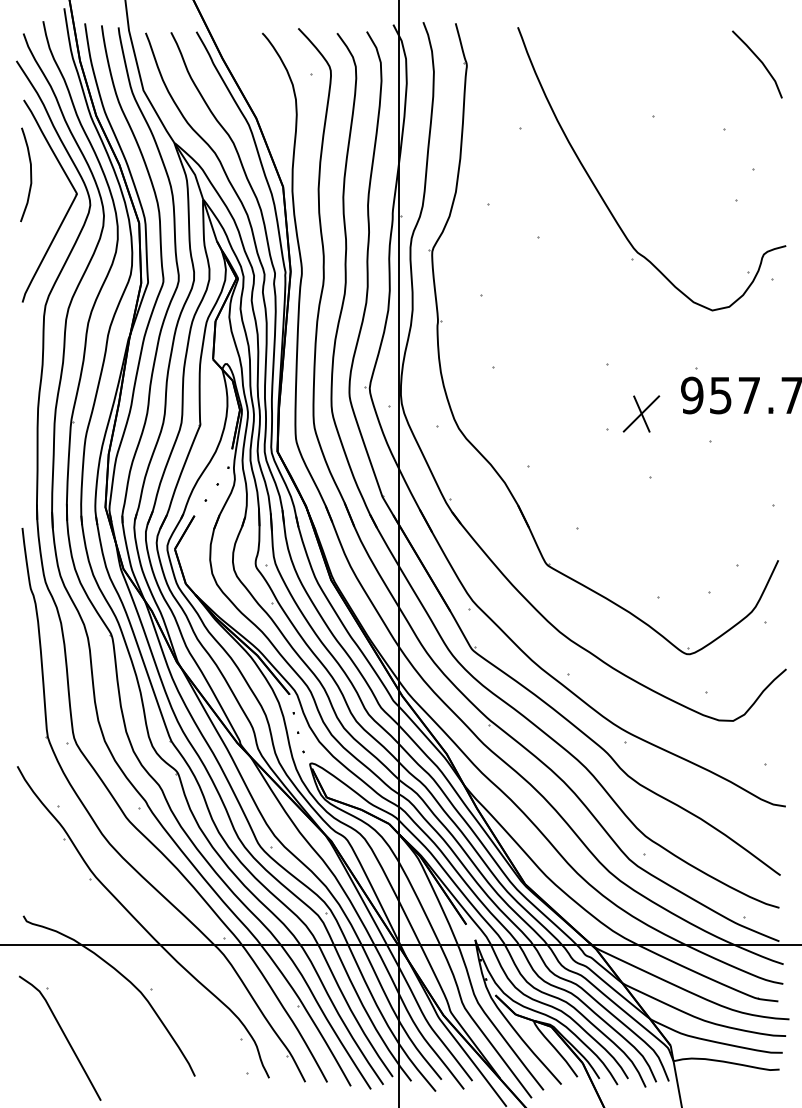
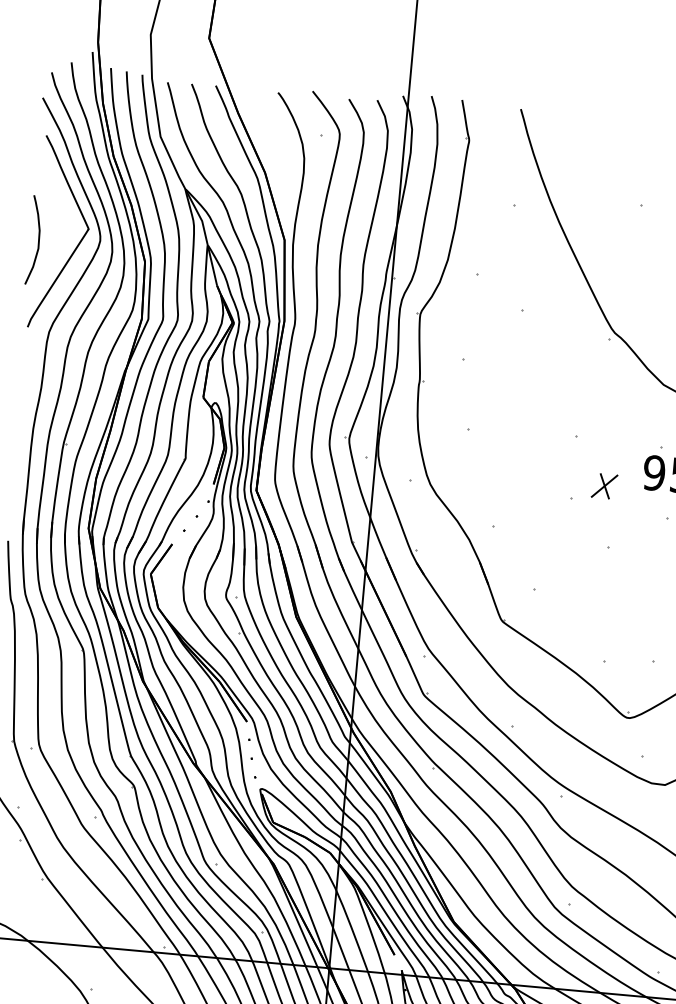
curve: (30, 174) -> (38, 240), moved
part: (641, 413) -> (604, 485), size x0.7

